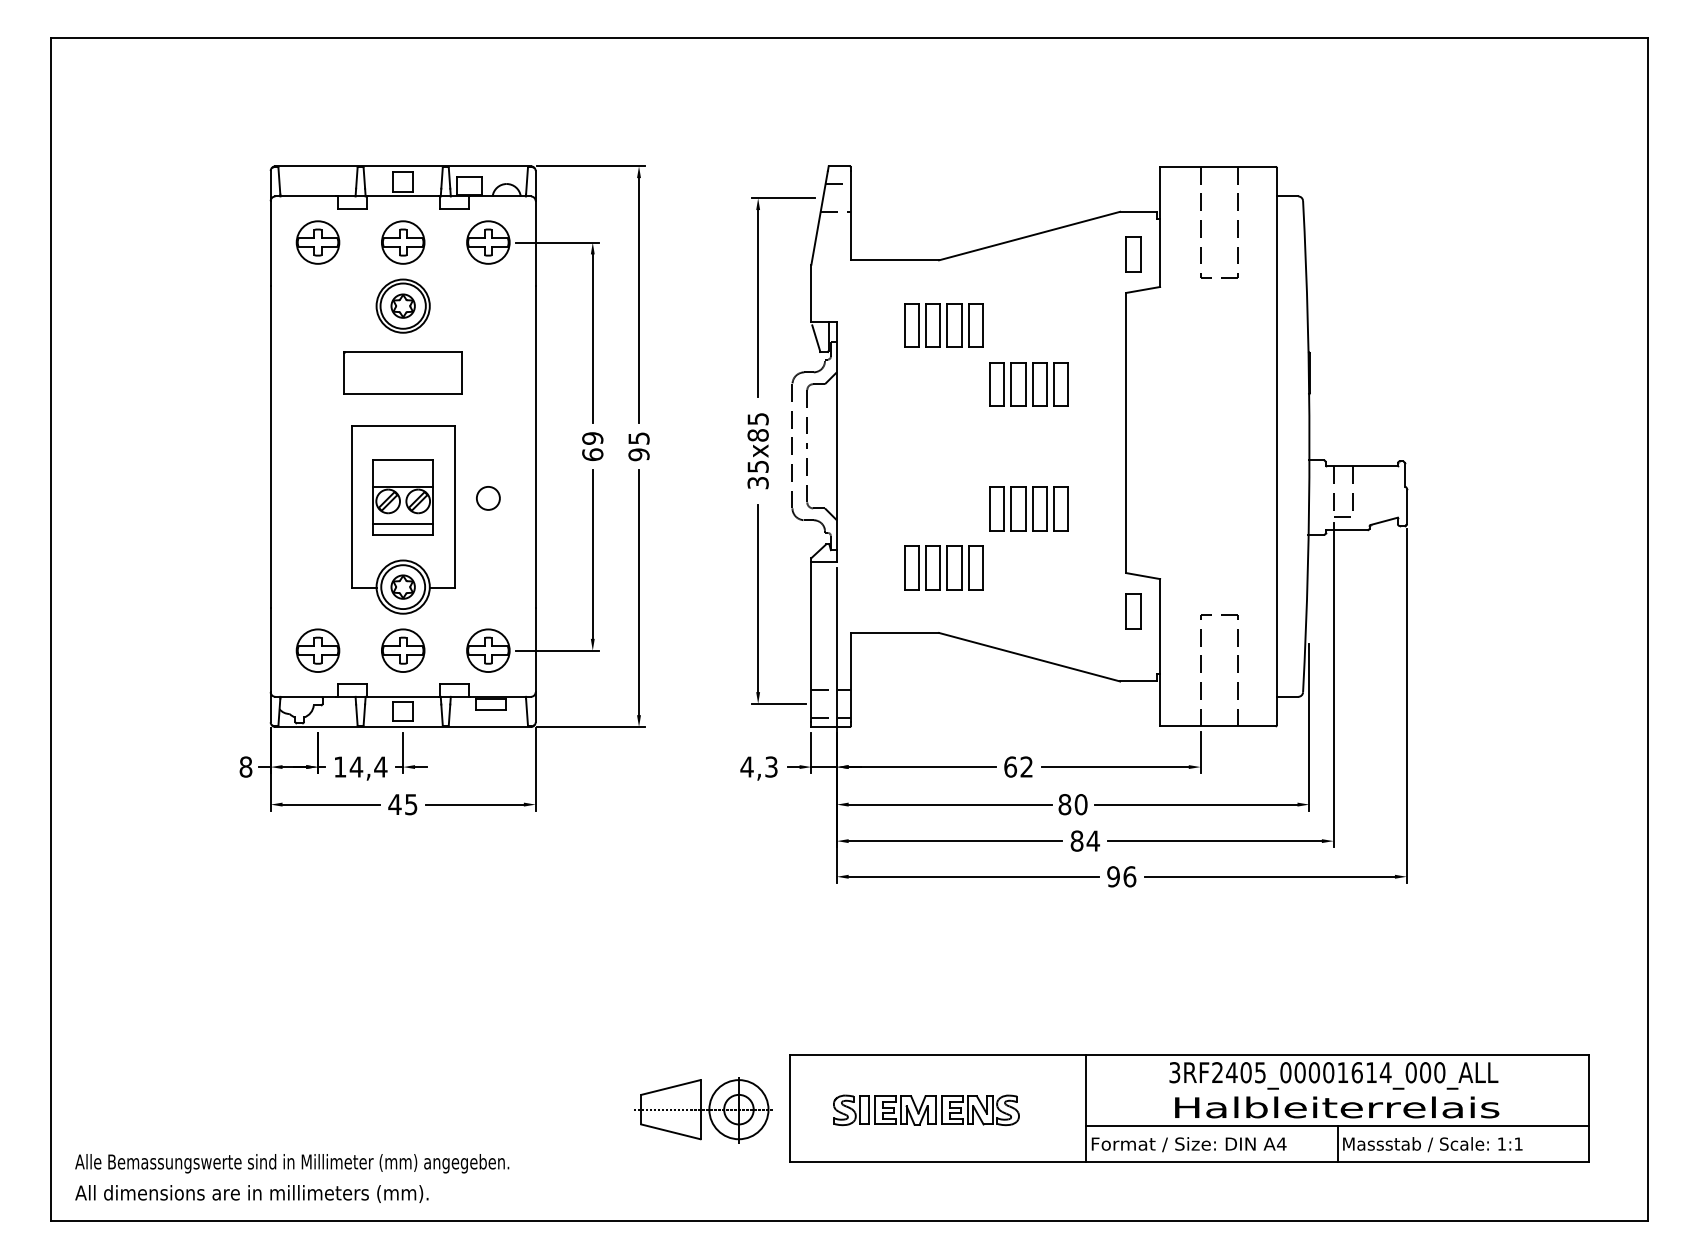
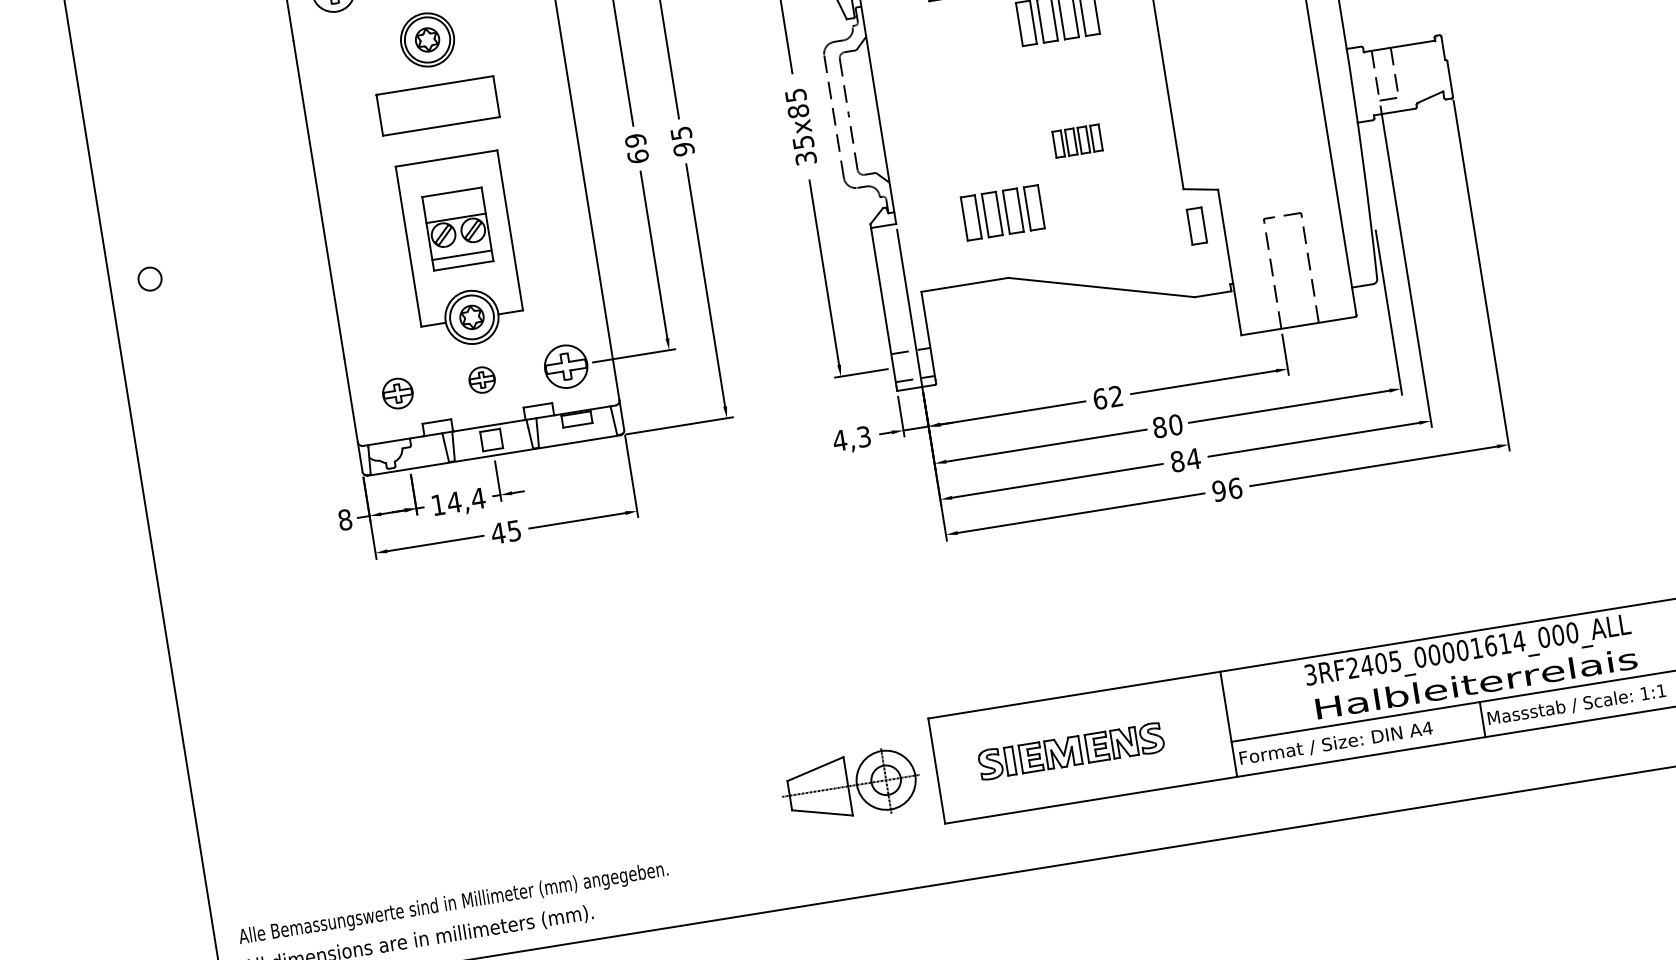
circle: (488, 498) -> (150, 279), moved
part: (1028, 508) -> (1076, 140), size x0.6
part: (317, 650) -> (397, 393), size x0.7
part: (403, 650) -> (482, 379), size x0.6

